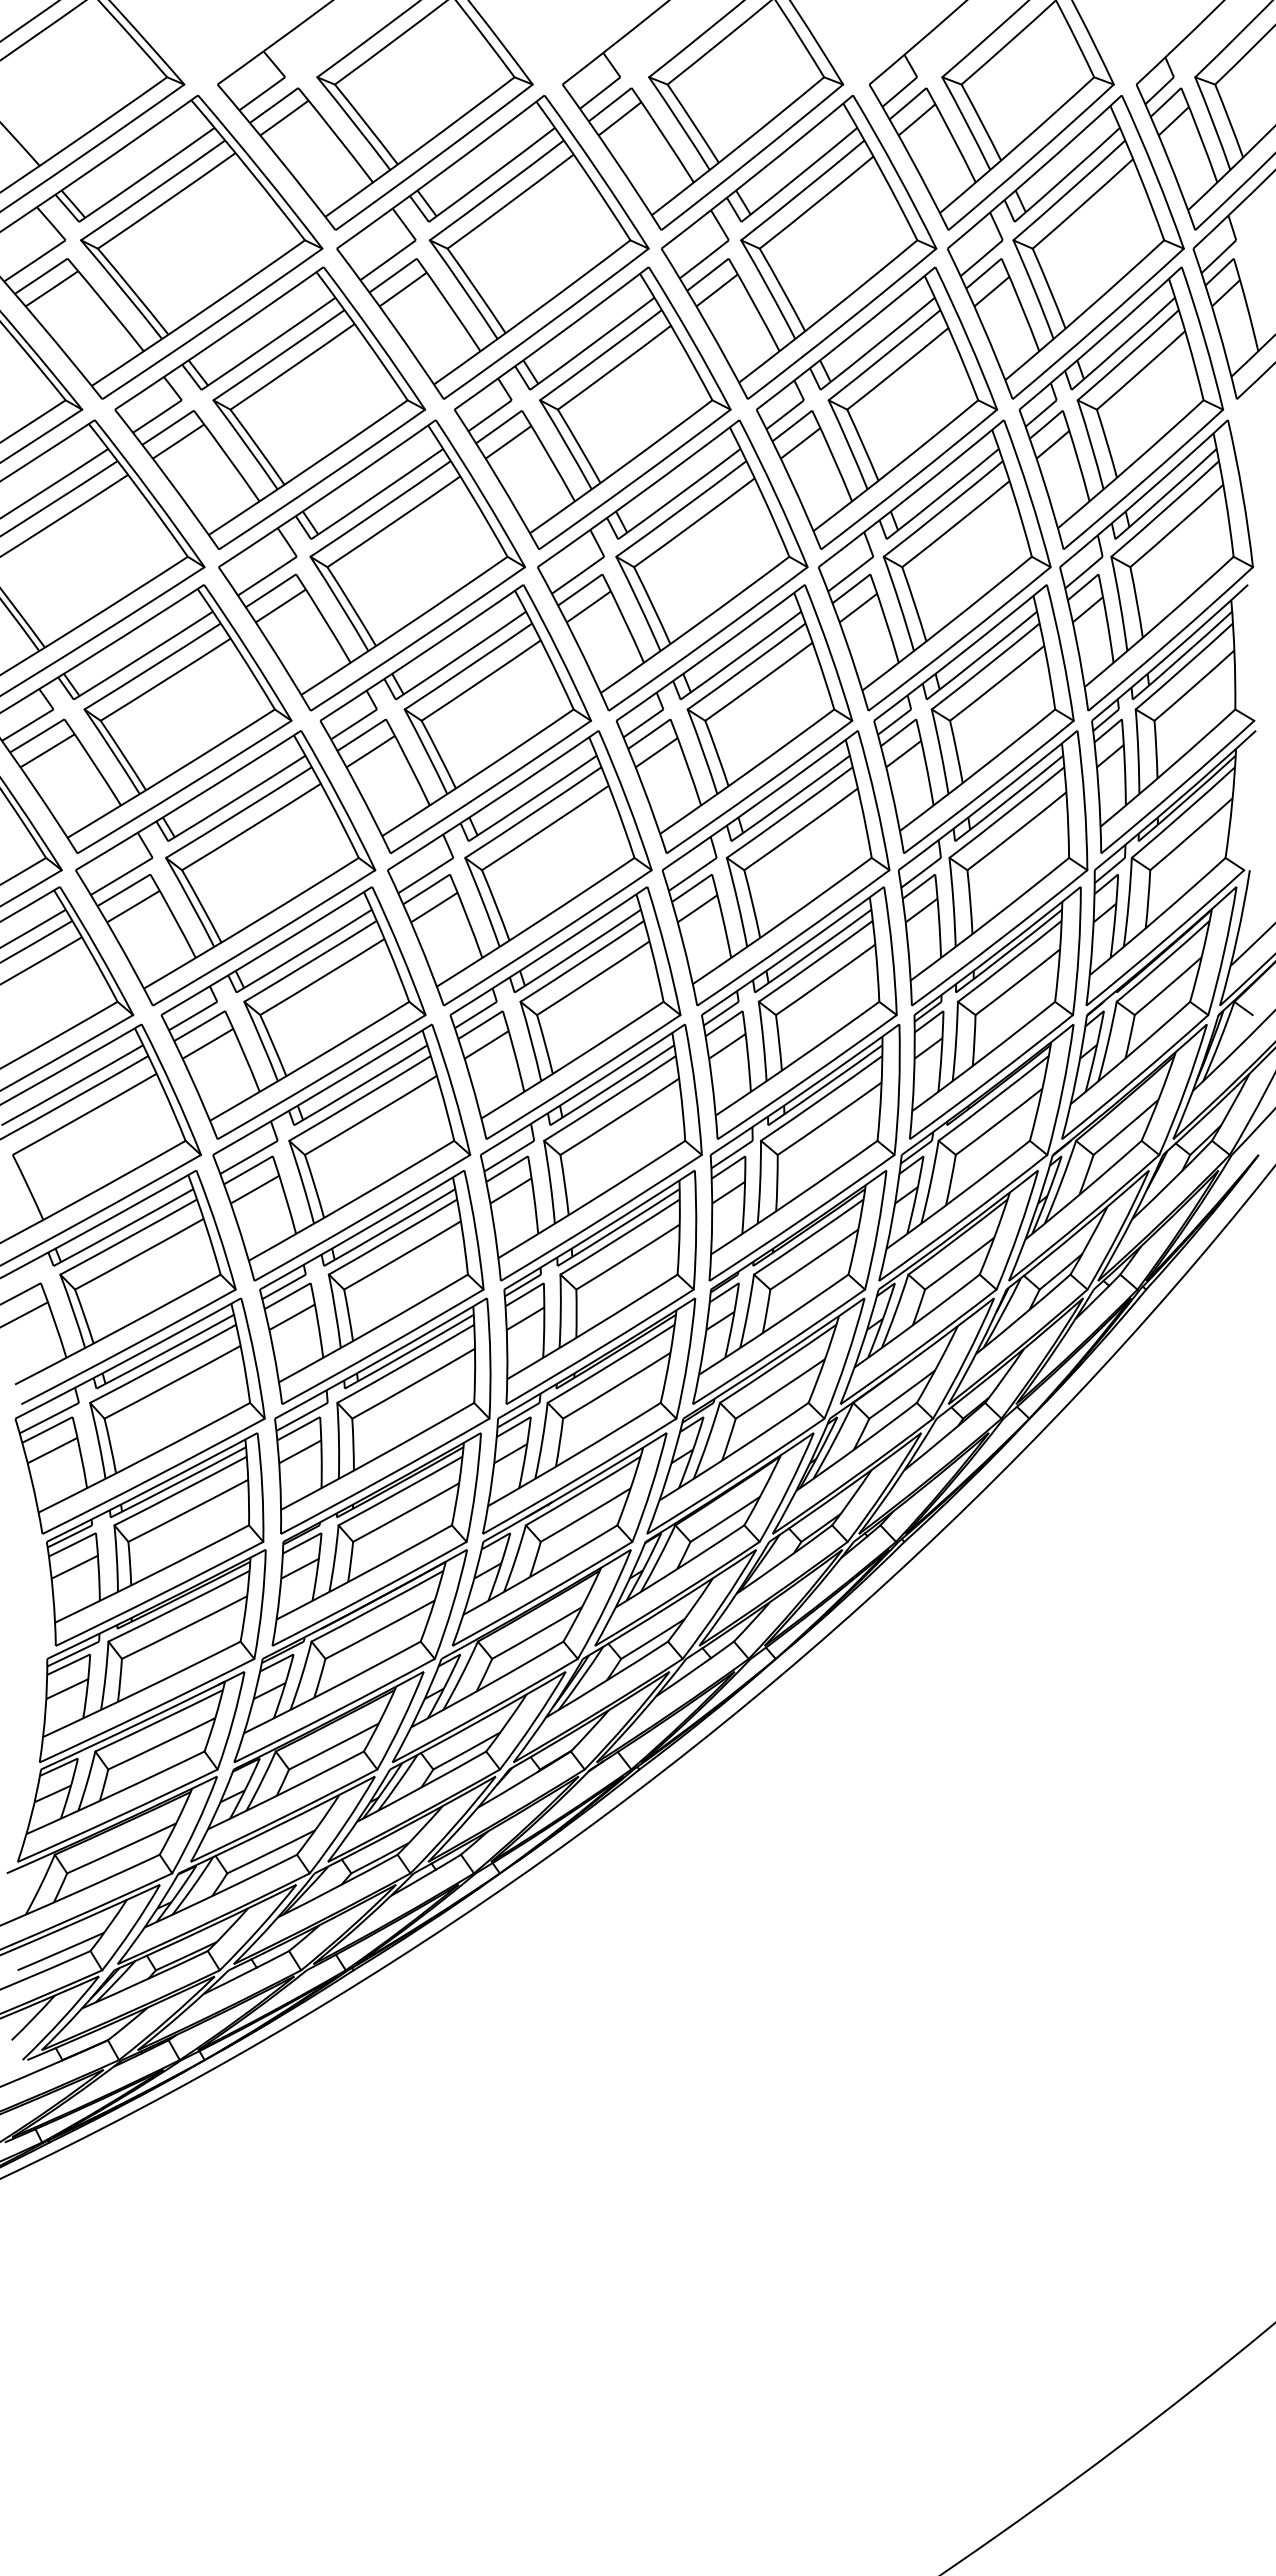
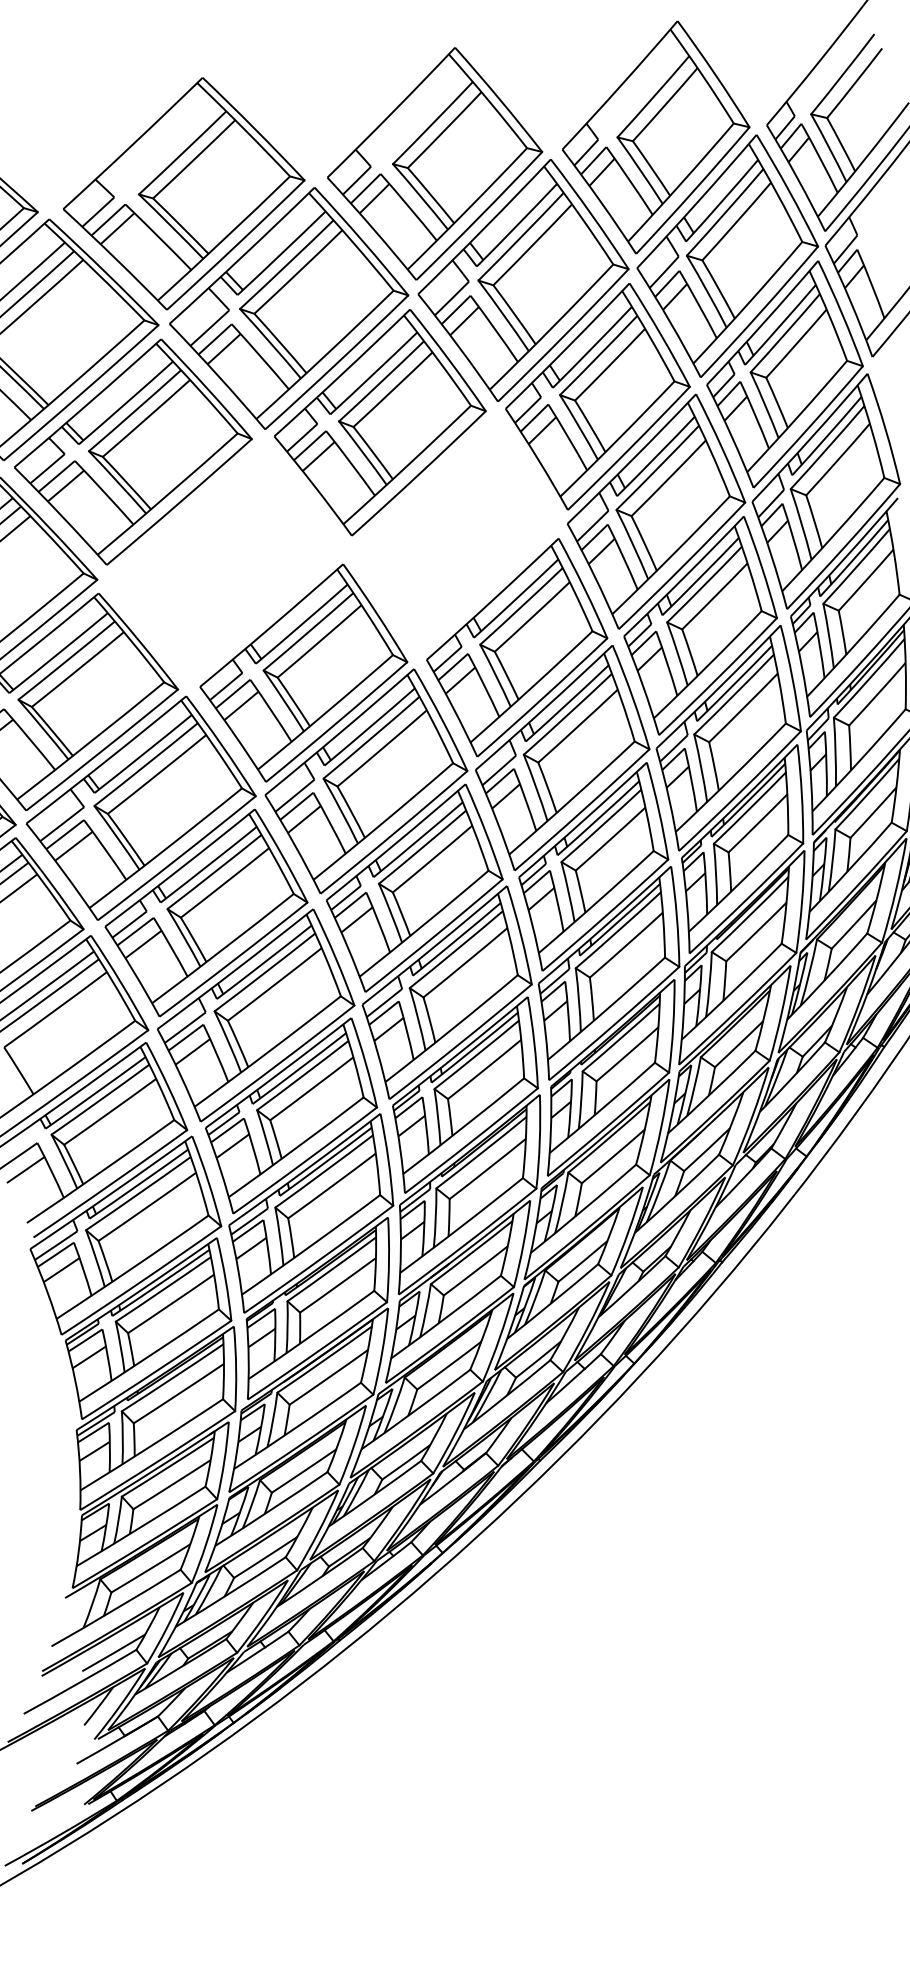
part: (371, 565) -> (225, 563), removed
part: (672, 565) -> (455, 535), removed

